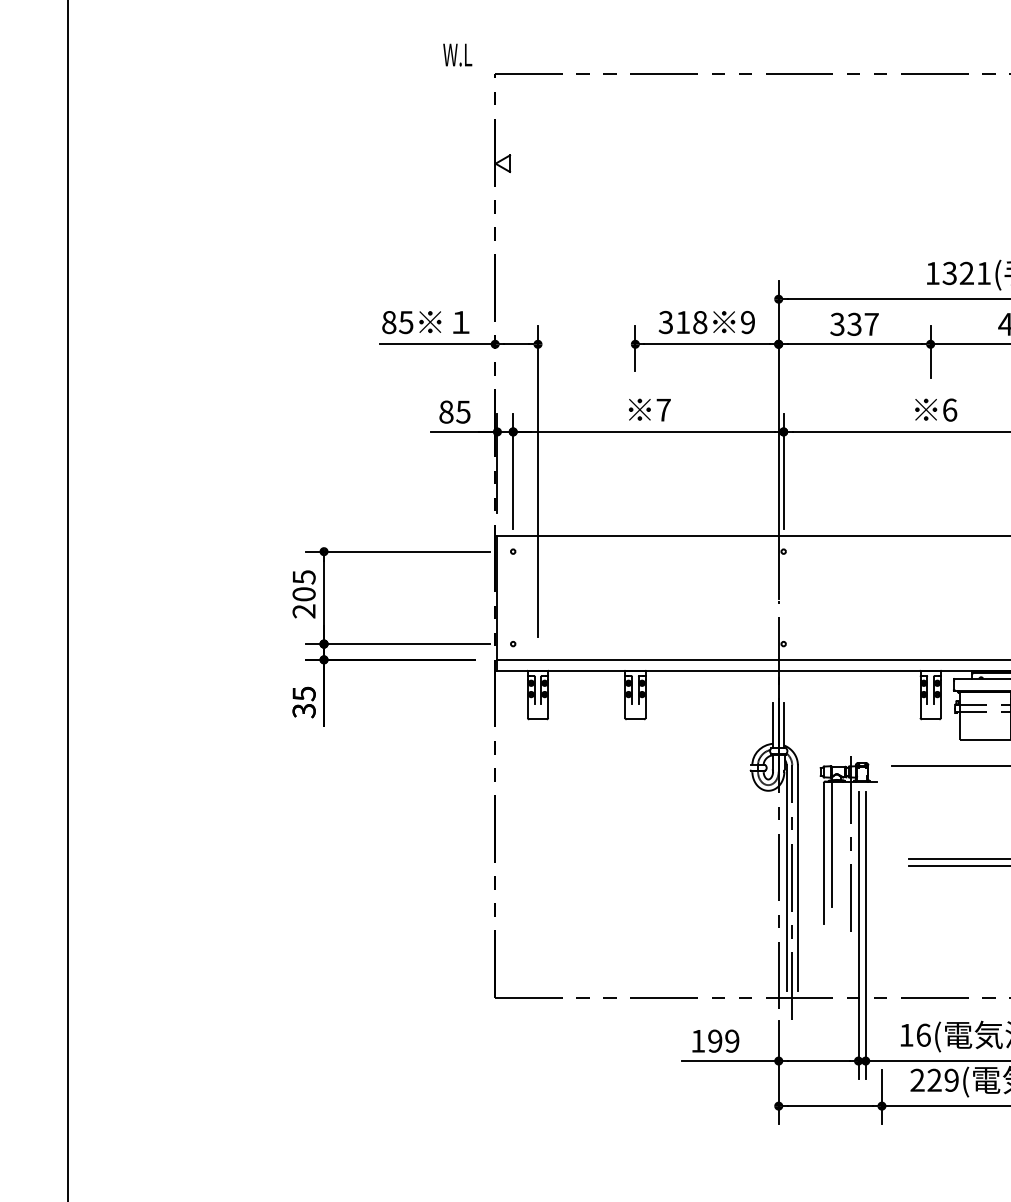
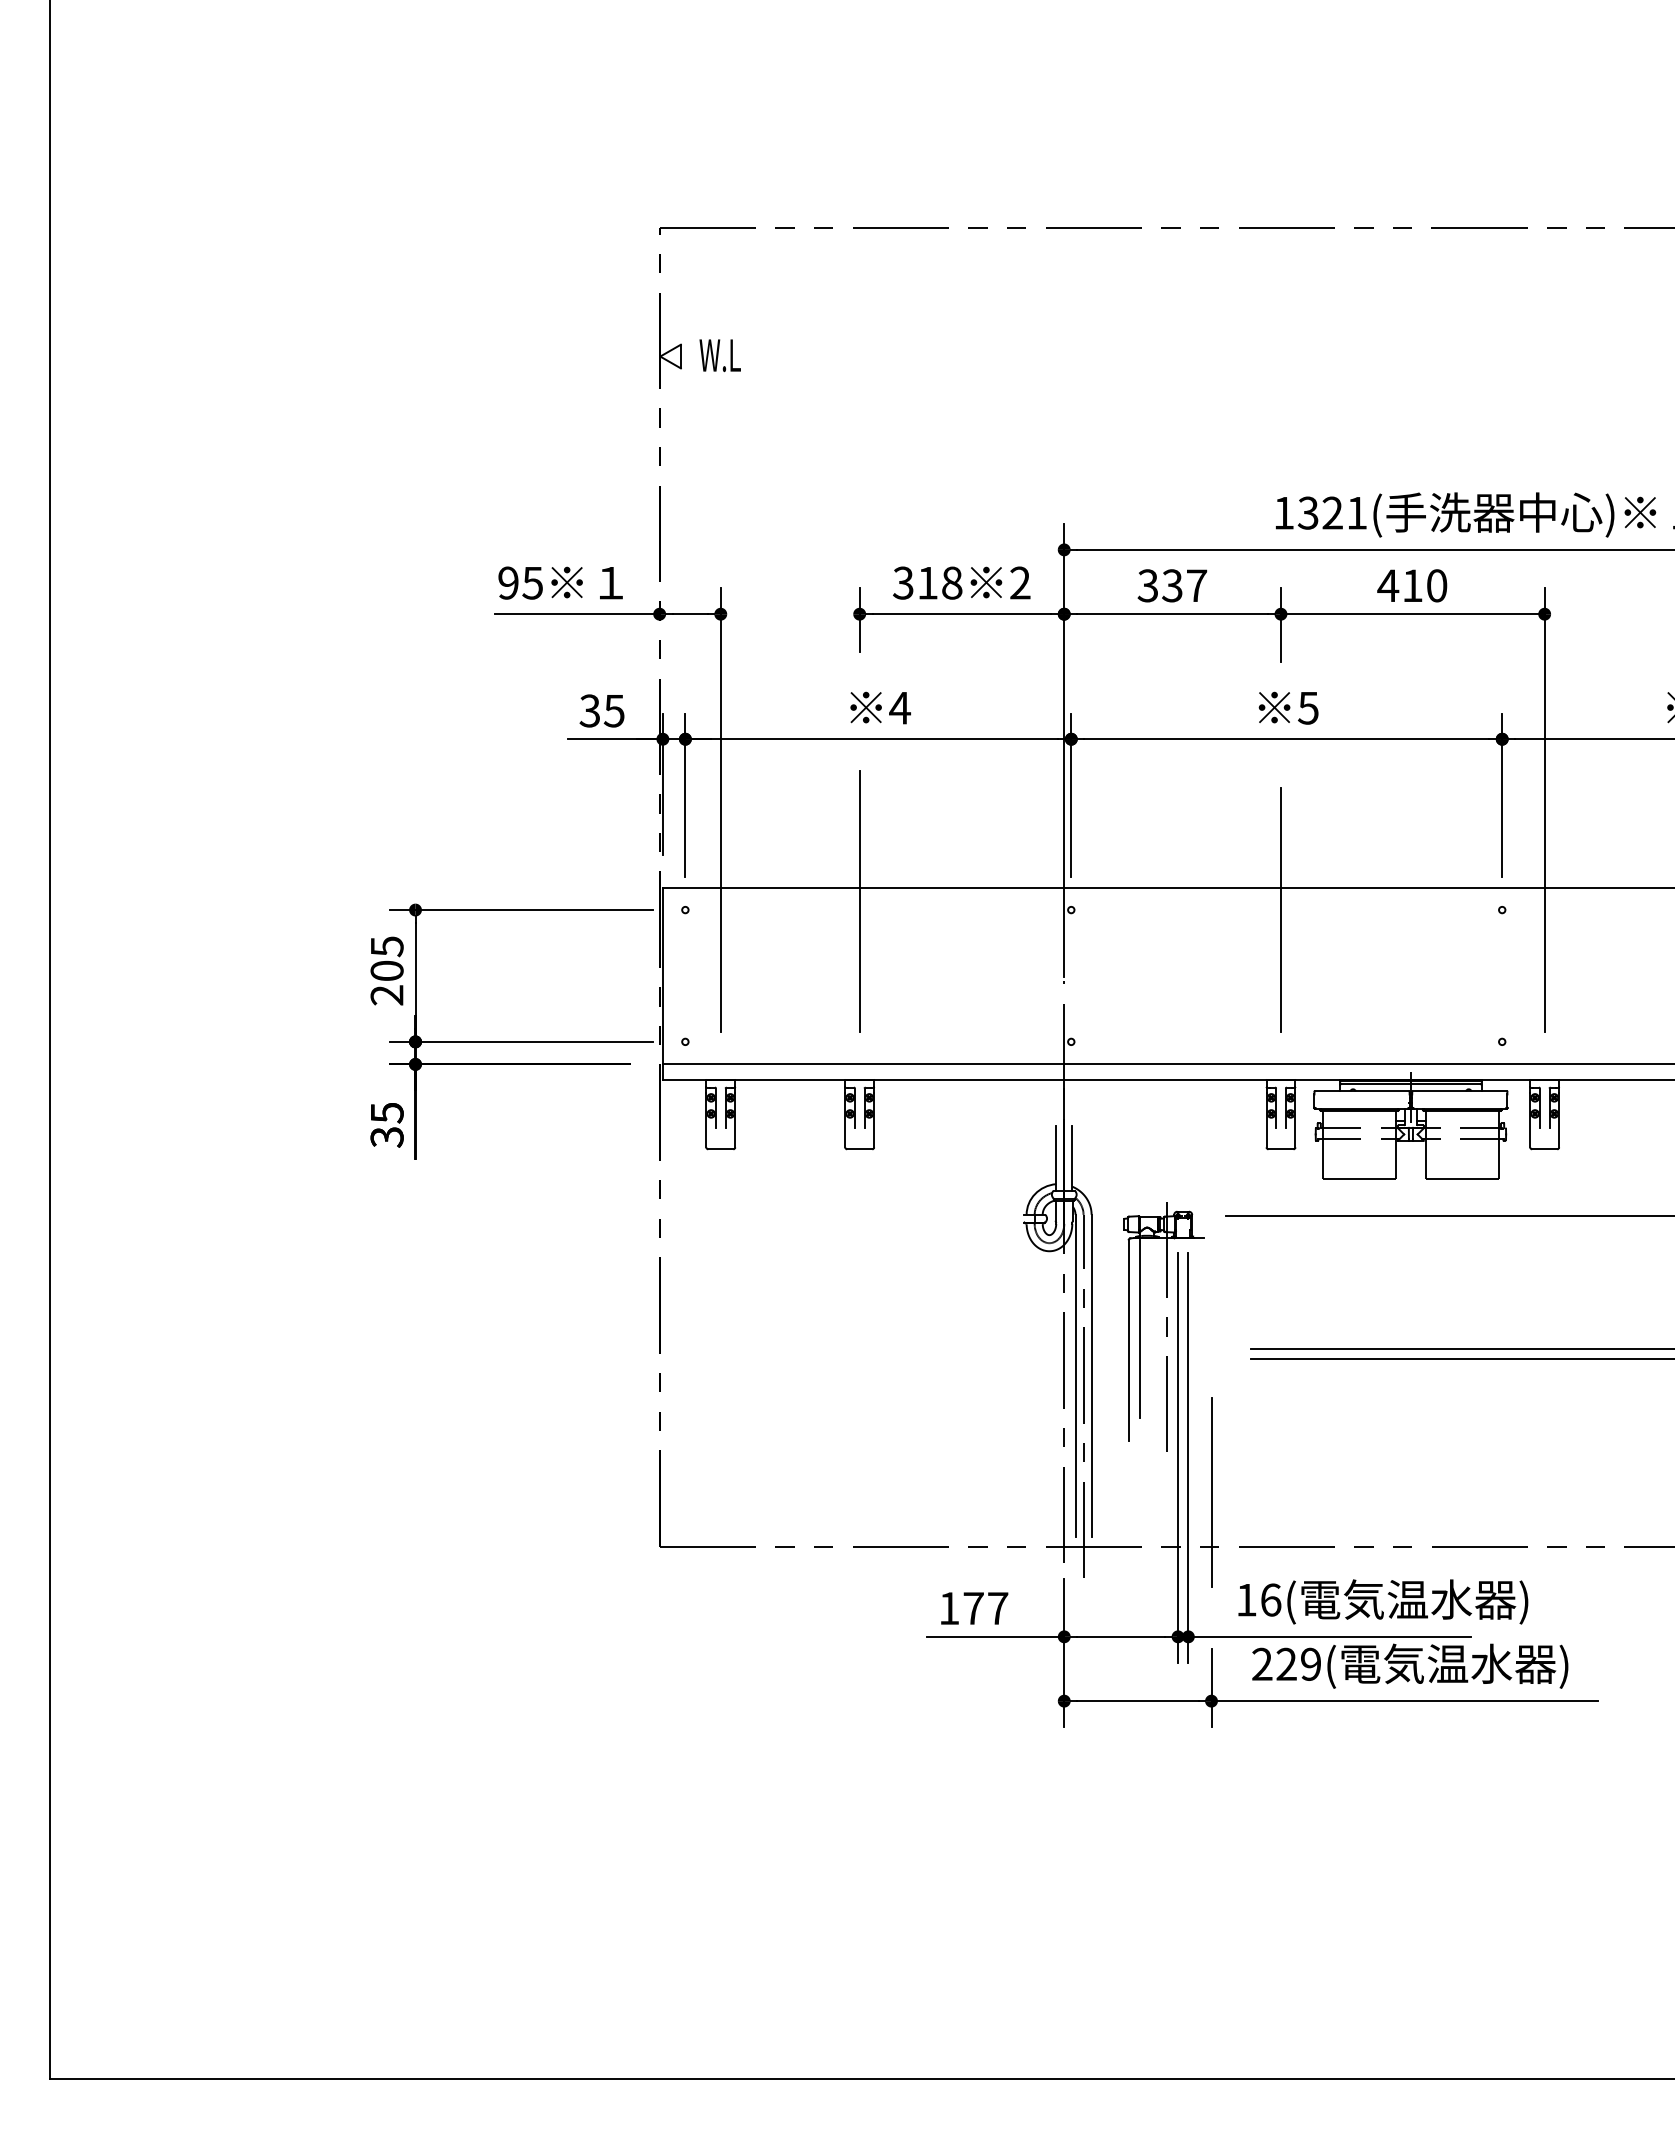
text: (457, 55) -> (719, 355), moved
text: (389, 322) -> (508, 582), 85 -> 95
text: (748, 322) -> (1020, 582), 9 -> 2
text: (949, 409) -> (1308, 707), 6 -> 5
text: (663, 410) -> (900, 708), 7 -> 4
text: (445, 411) -> (589, 710), 85 -> 35
line: (635, 544) -> (859, 900), added
line: (930, 551) -> (1280, 909), added
line: (881, 959) -> (1211, 1492), added
text: (723, 1041) -> (985, 1608), 199 -> 177

